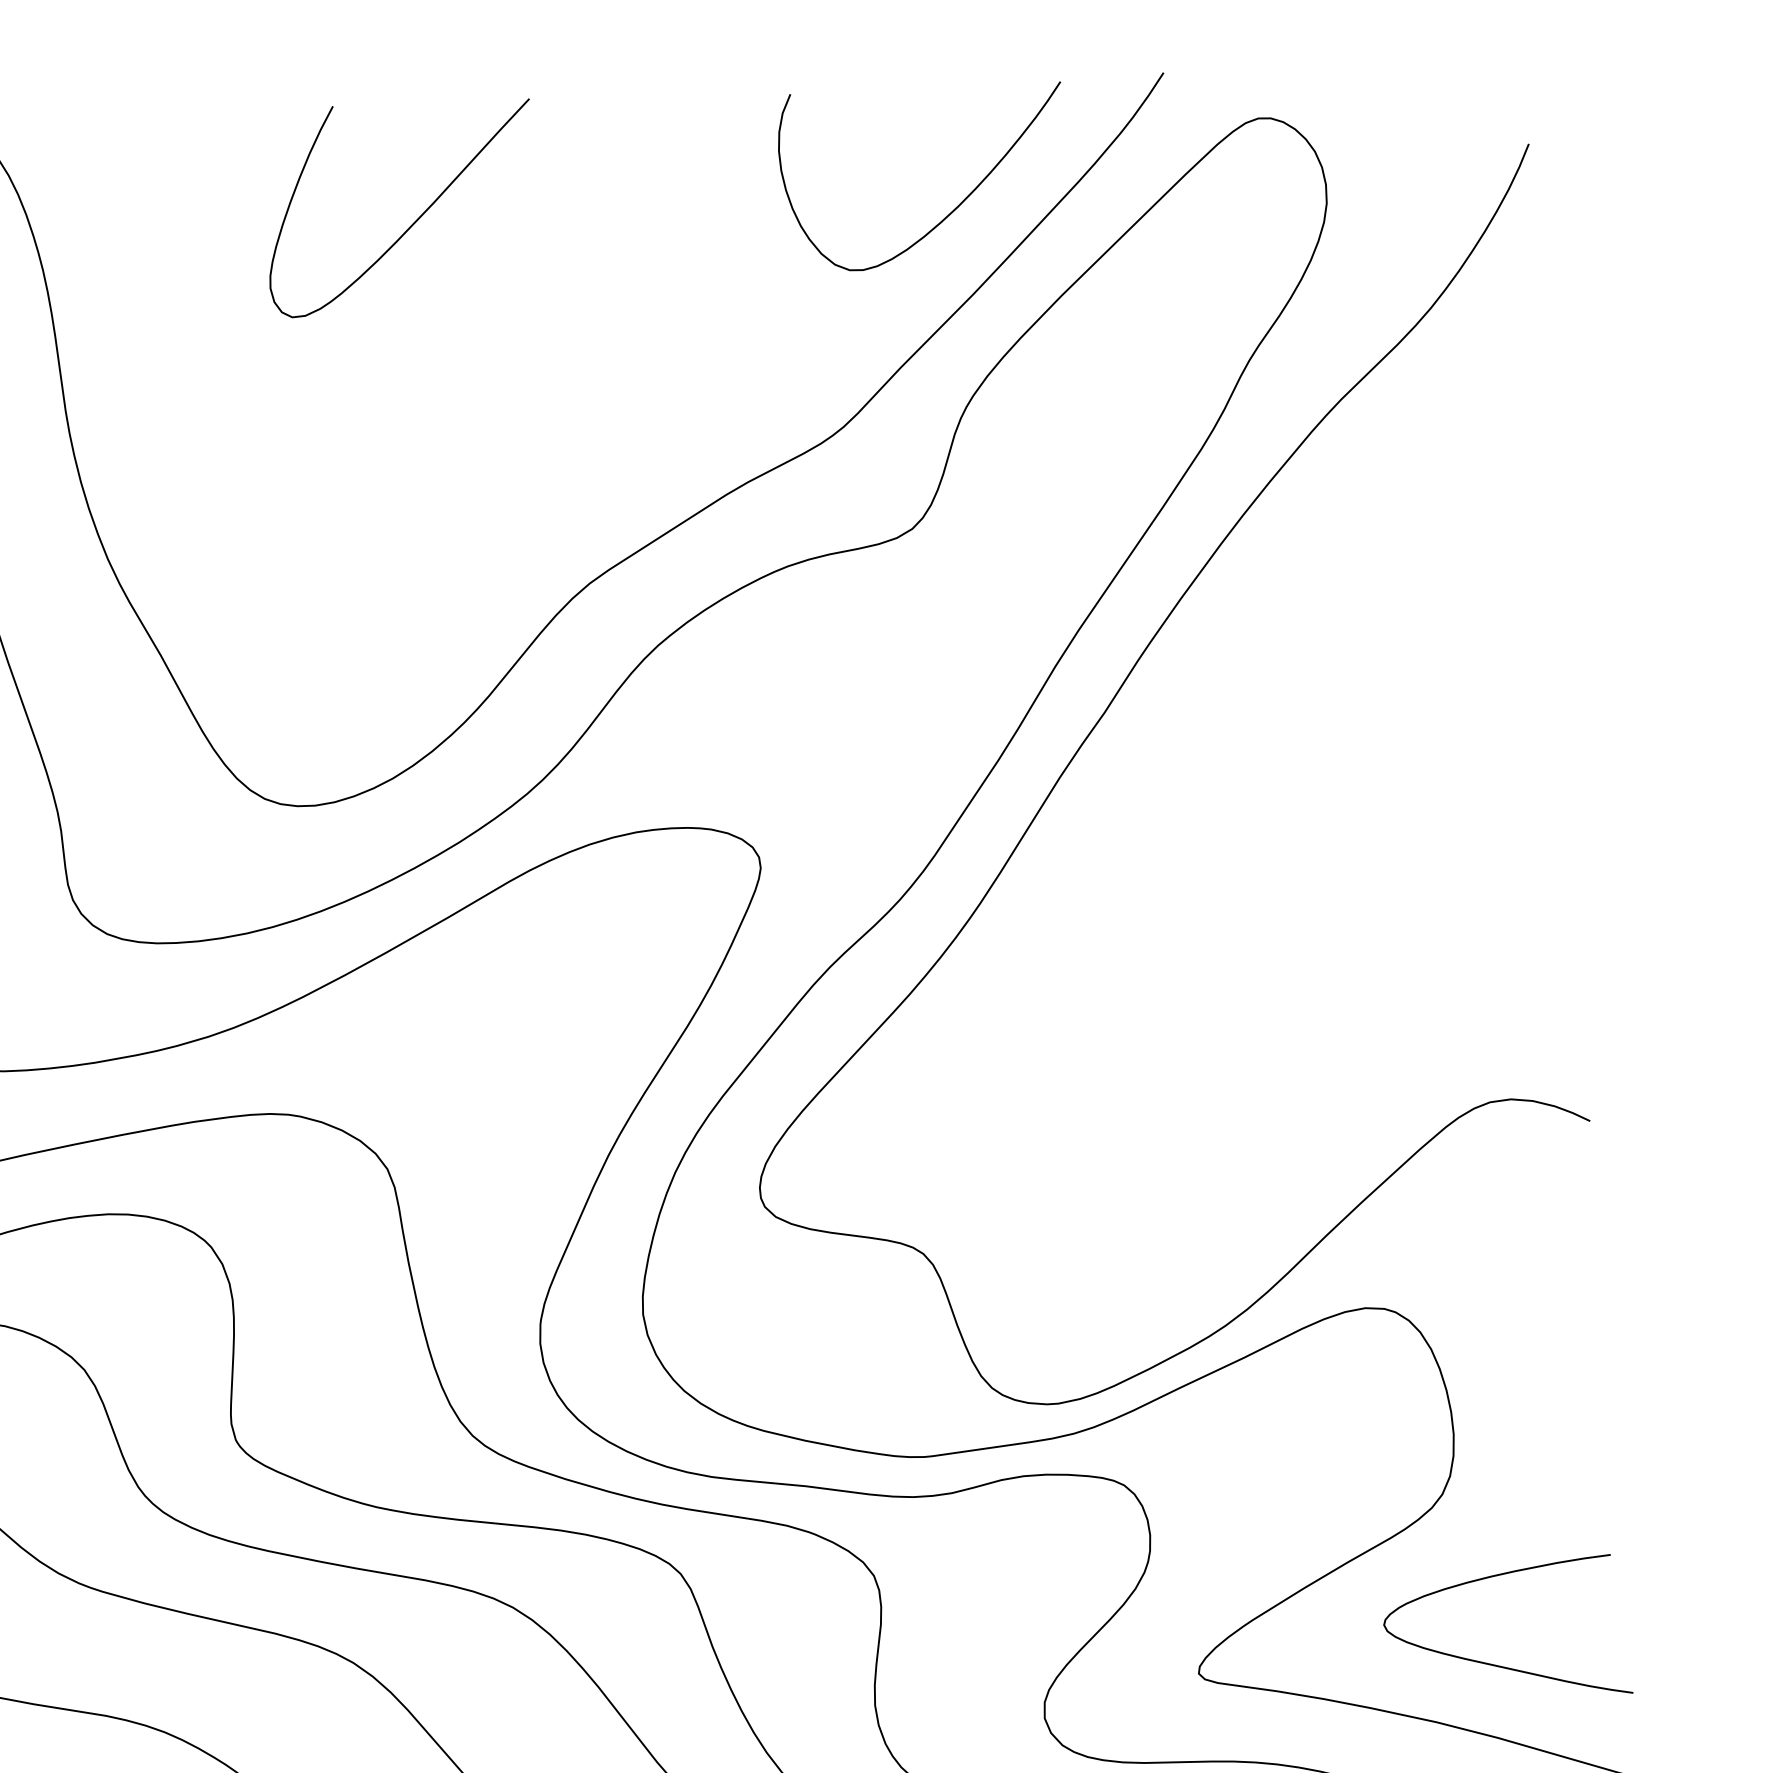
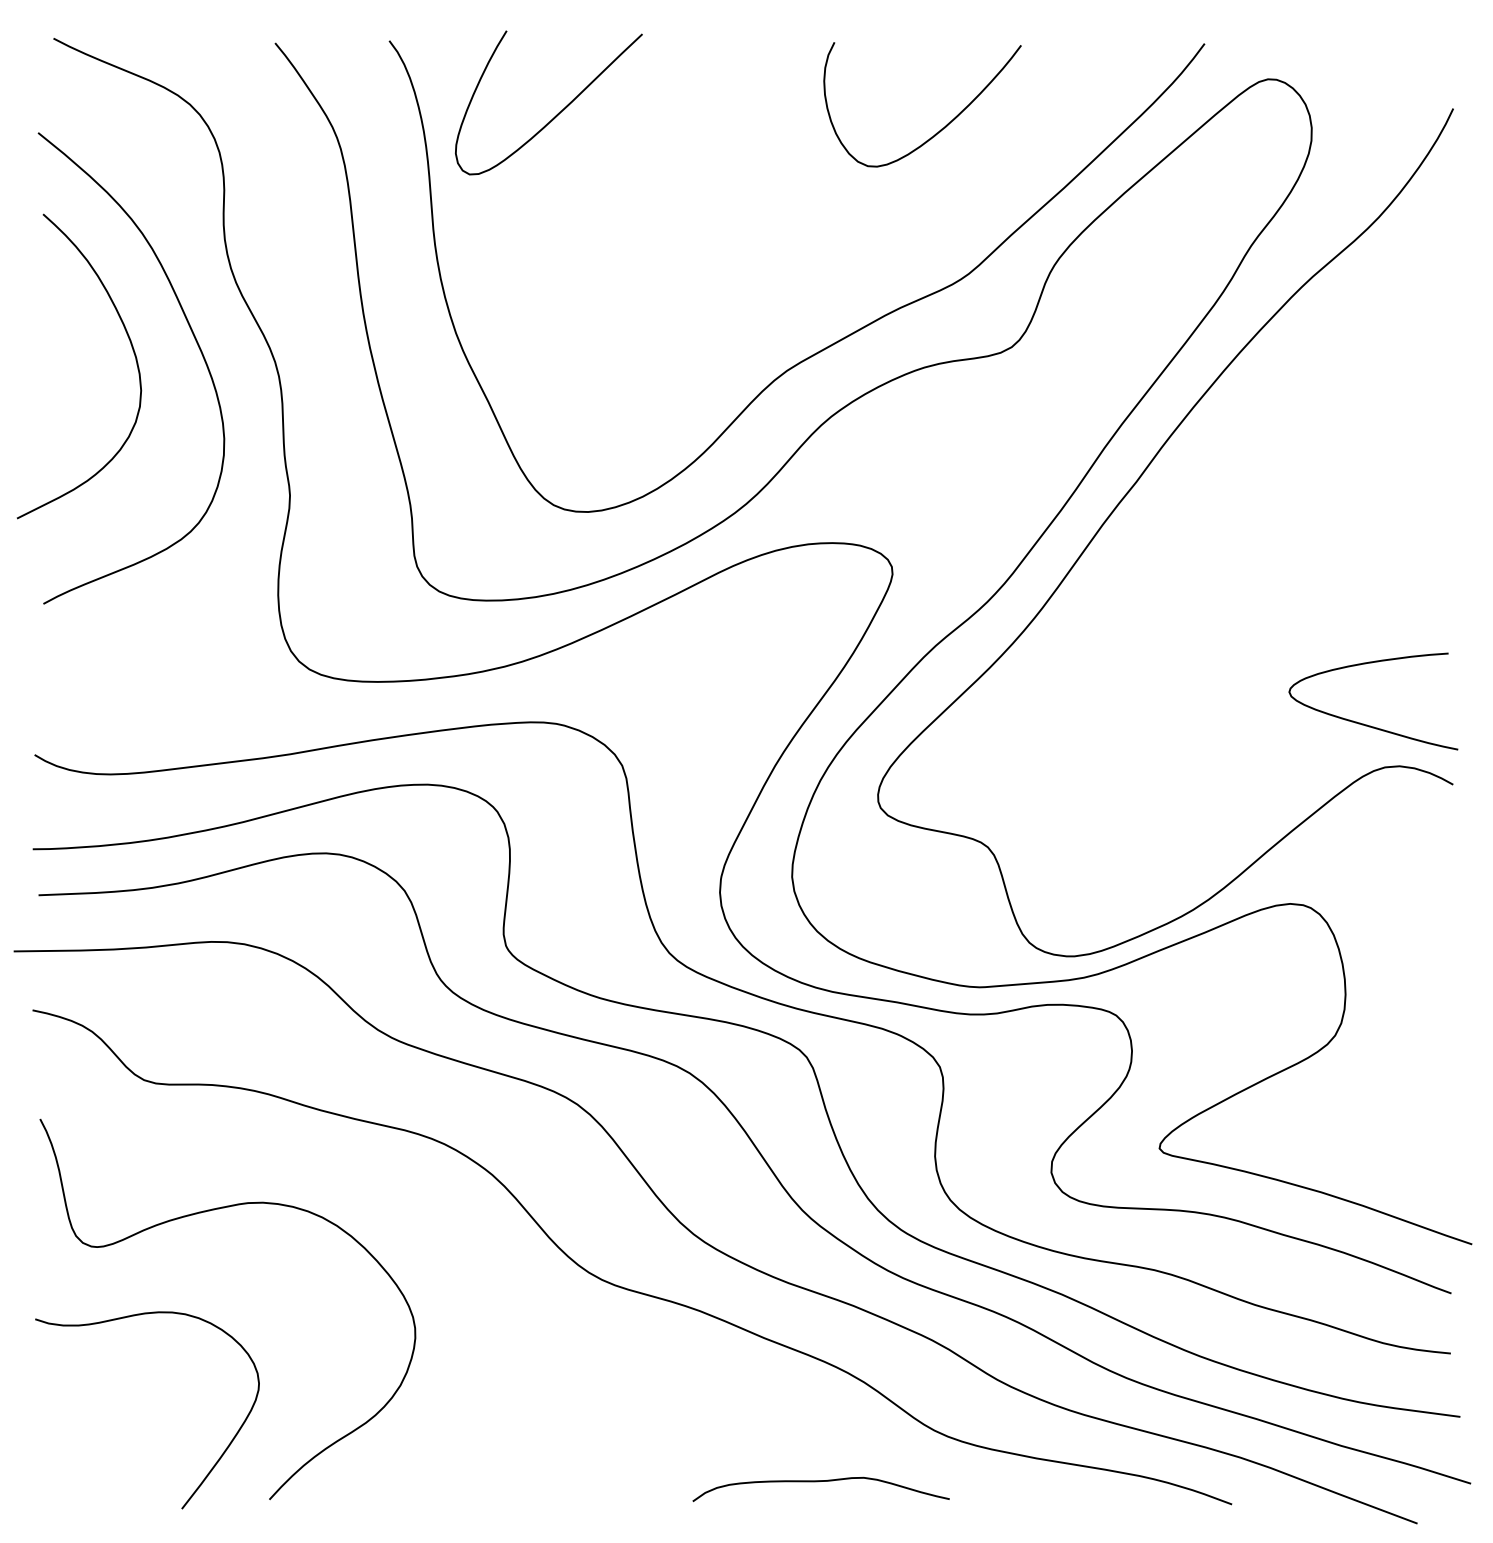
curve: (952, 209) -> (941, 128), moved
curve: (415, 219) -> (558, 112), moved
curve: (1499, 1664) -> (1367, 724), moved

